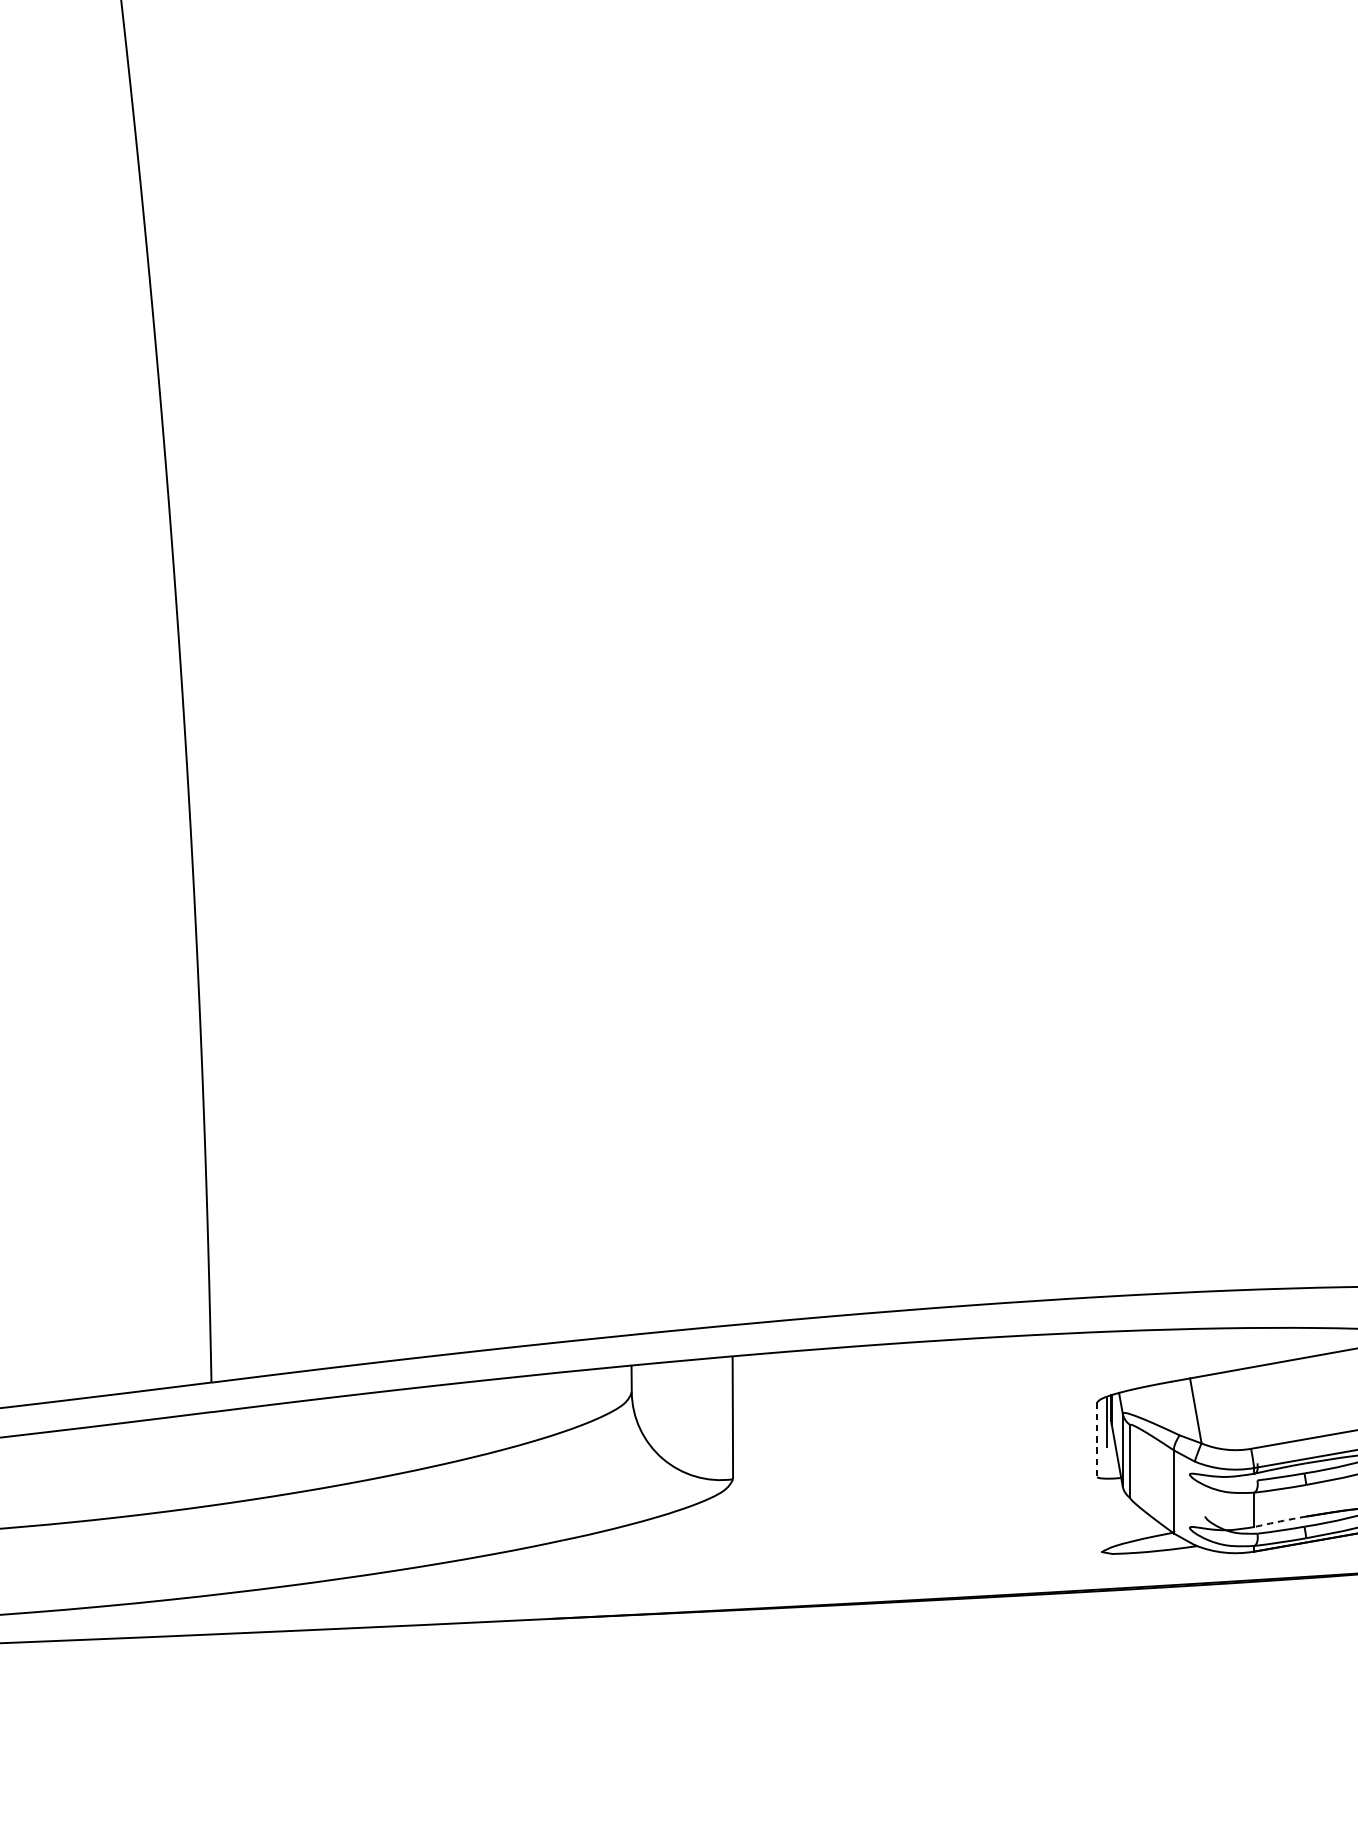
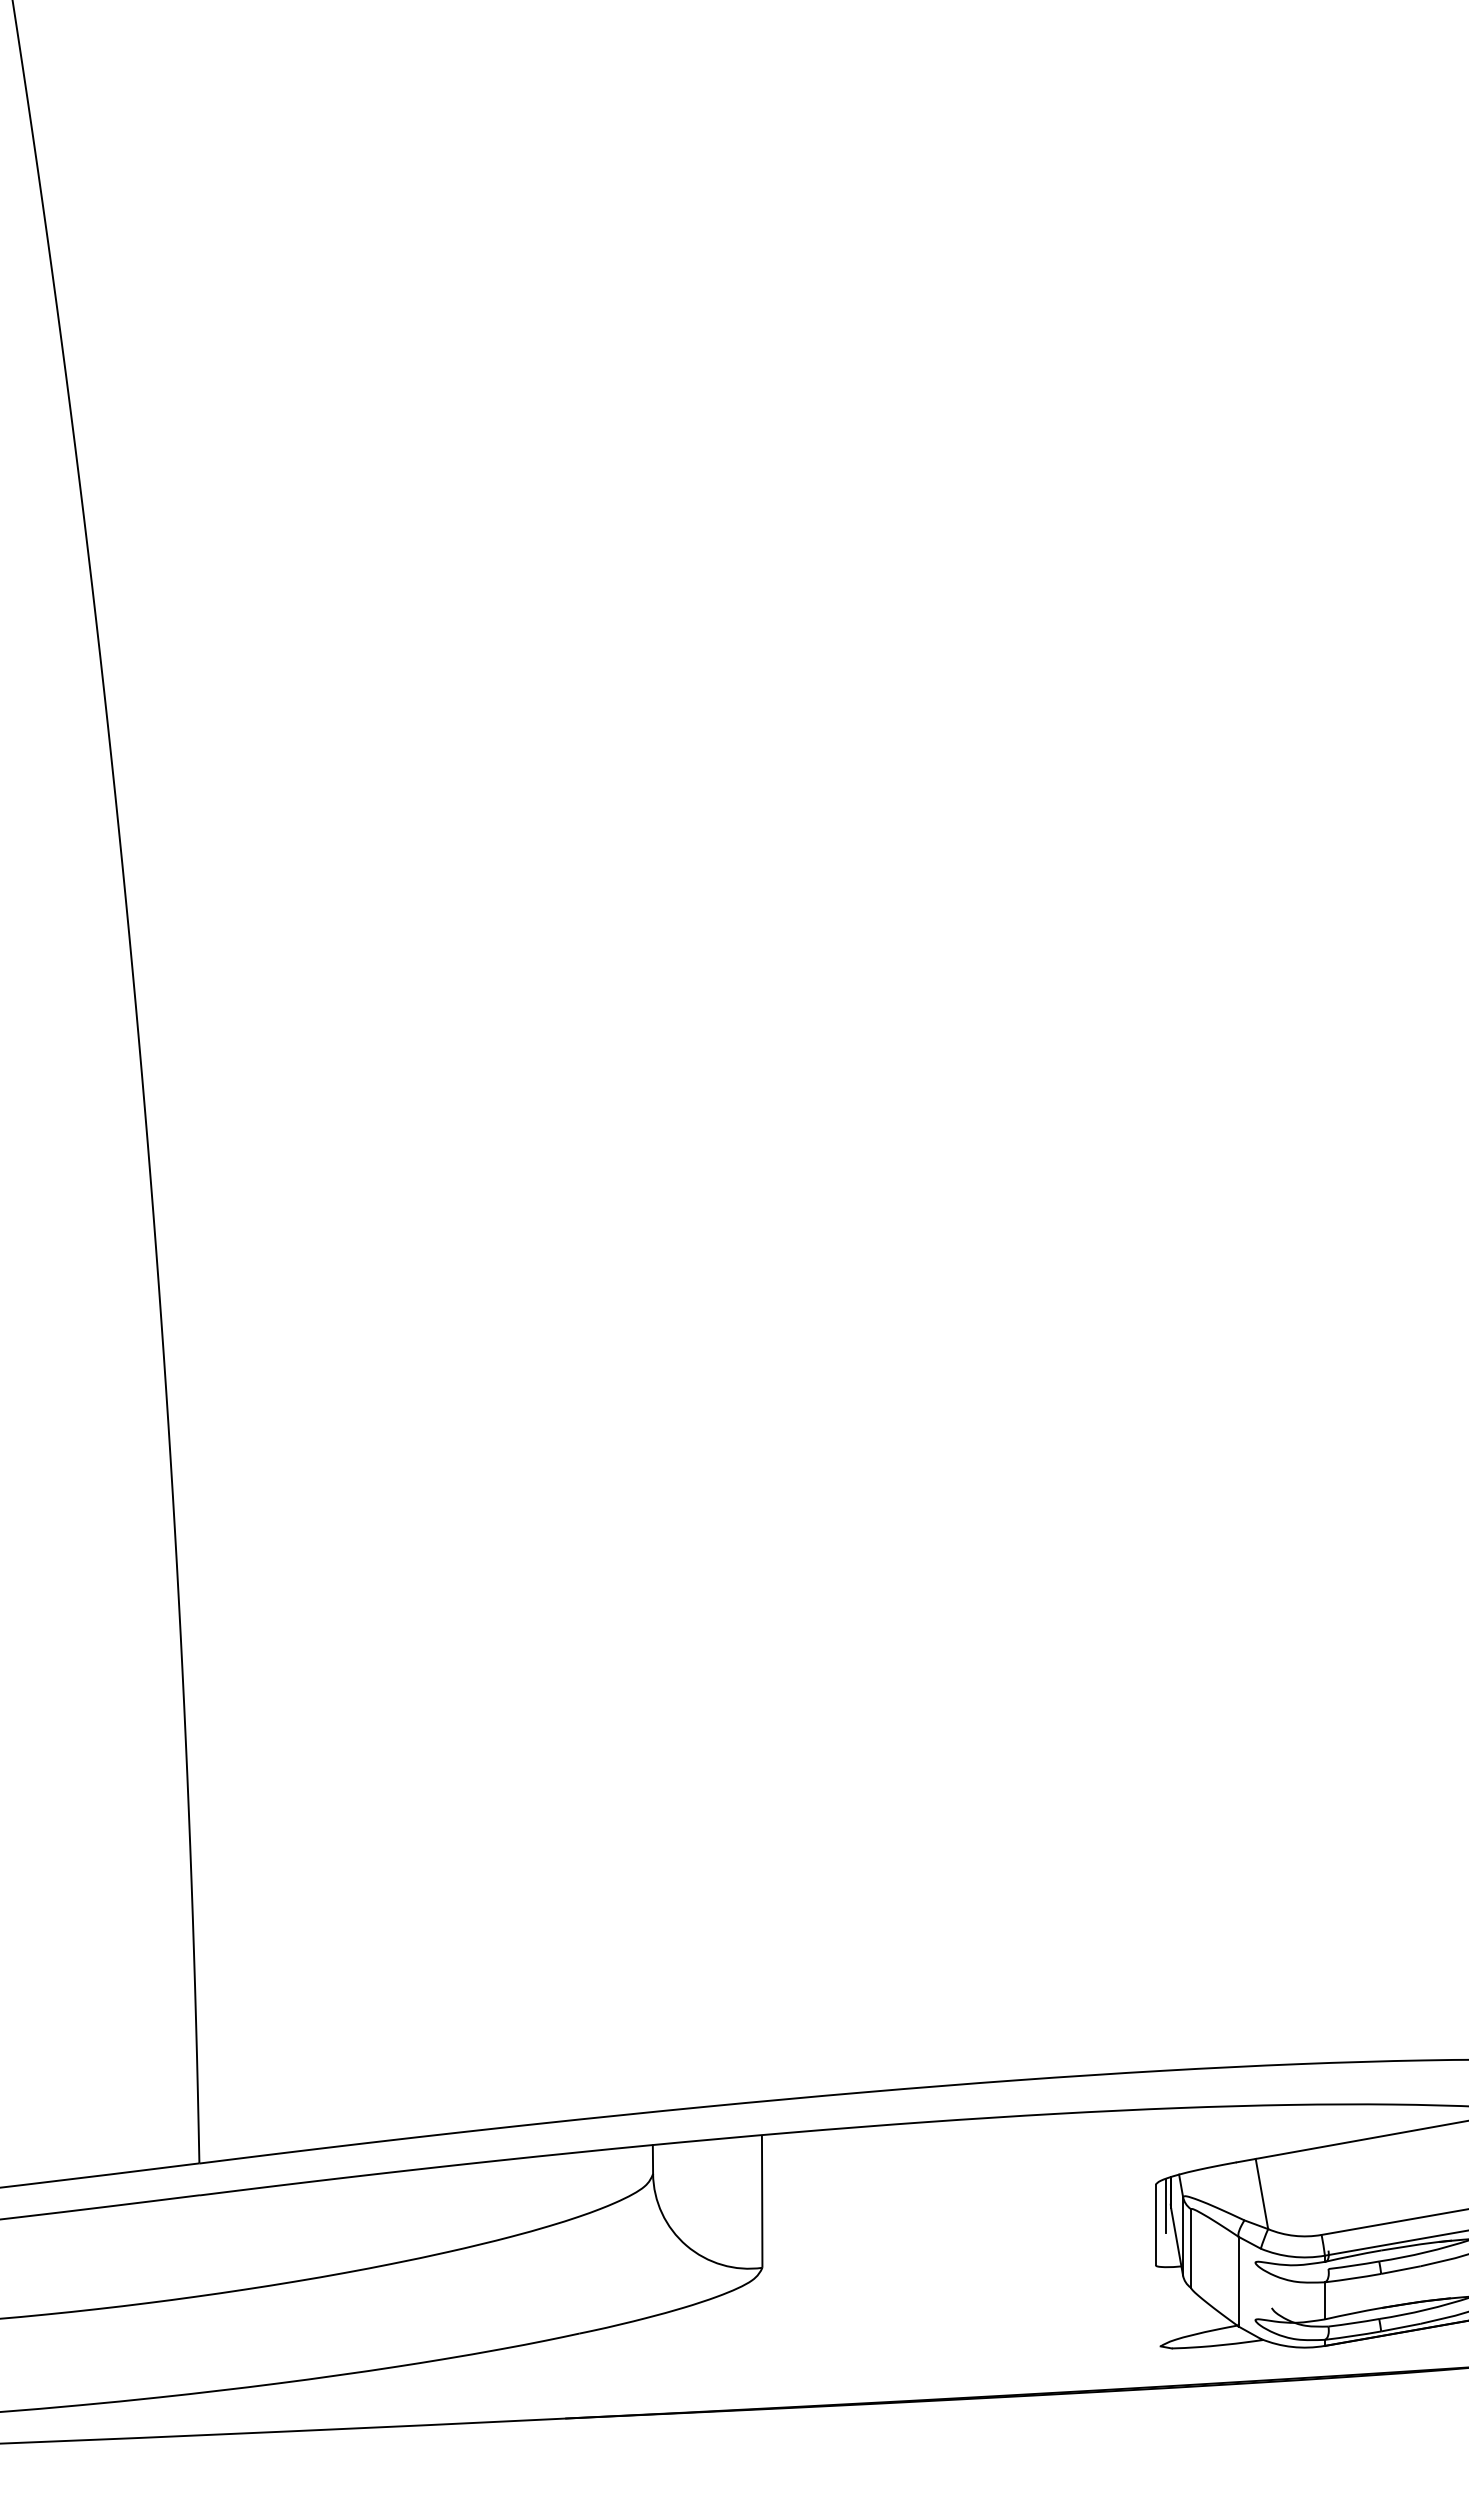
line: (1097, 1440) -> (1155, 2225), dashed -> solid
arc: (1280, 1521) -> (1353, 2313), dashed -> solid

